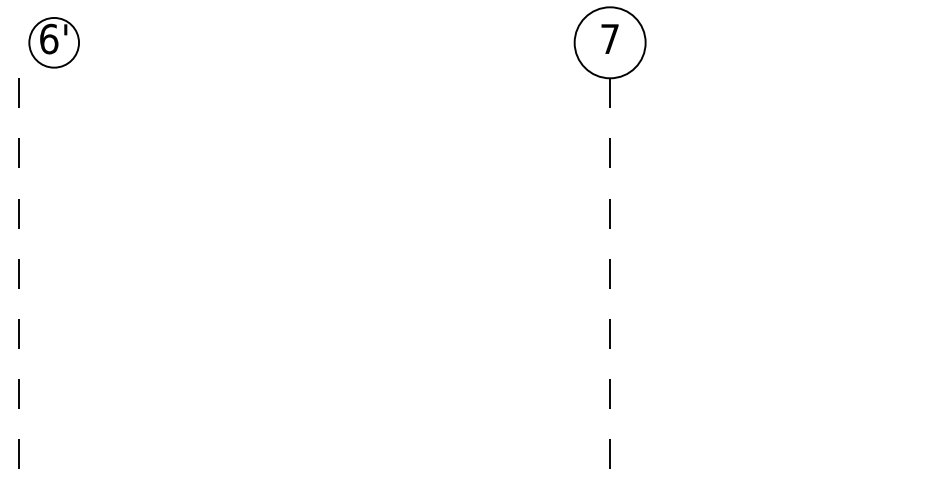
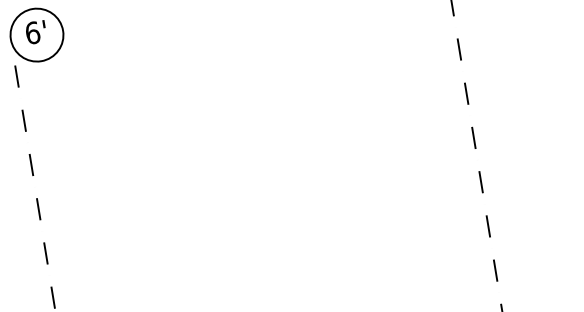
circle: (53, 42) -> (36, 34), size x1.43

